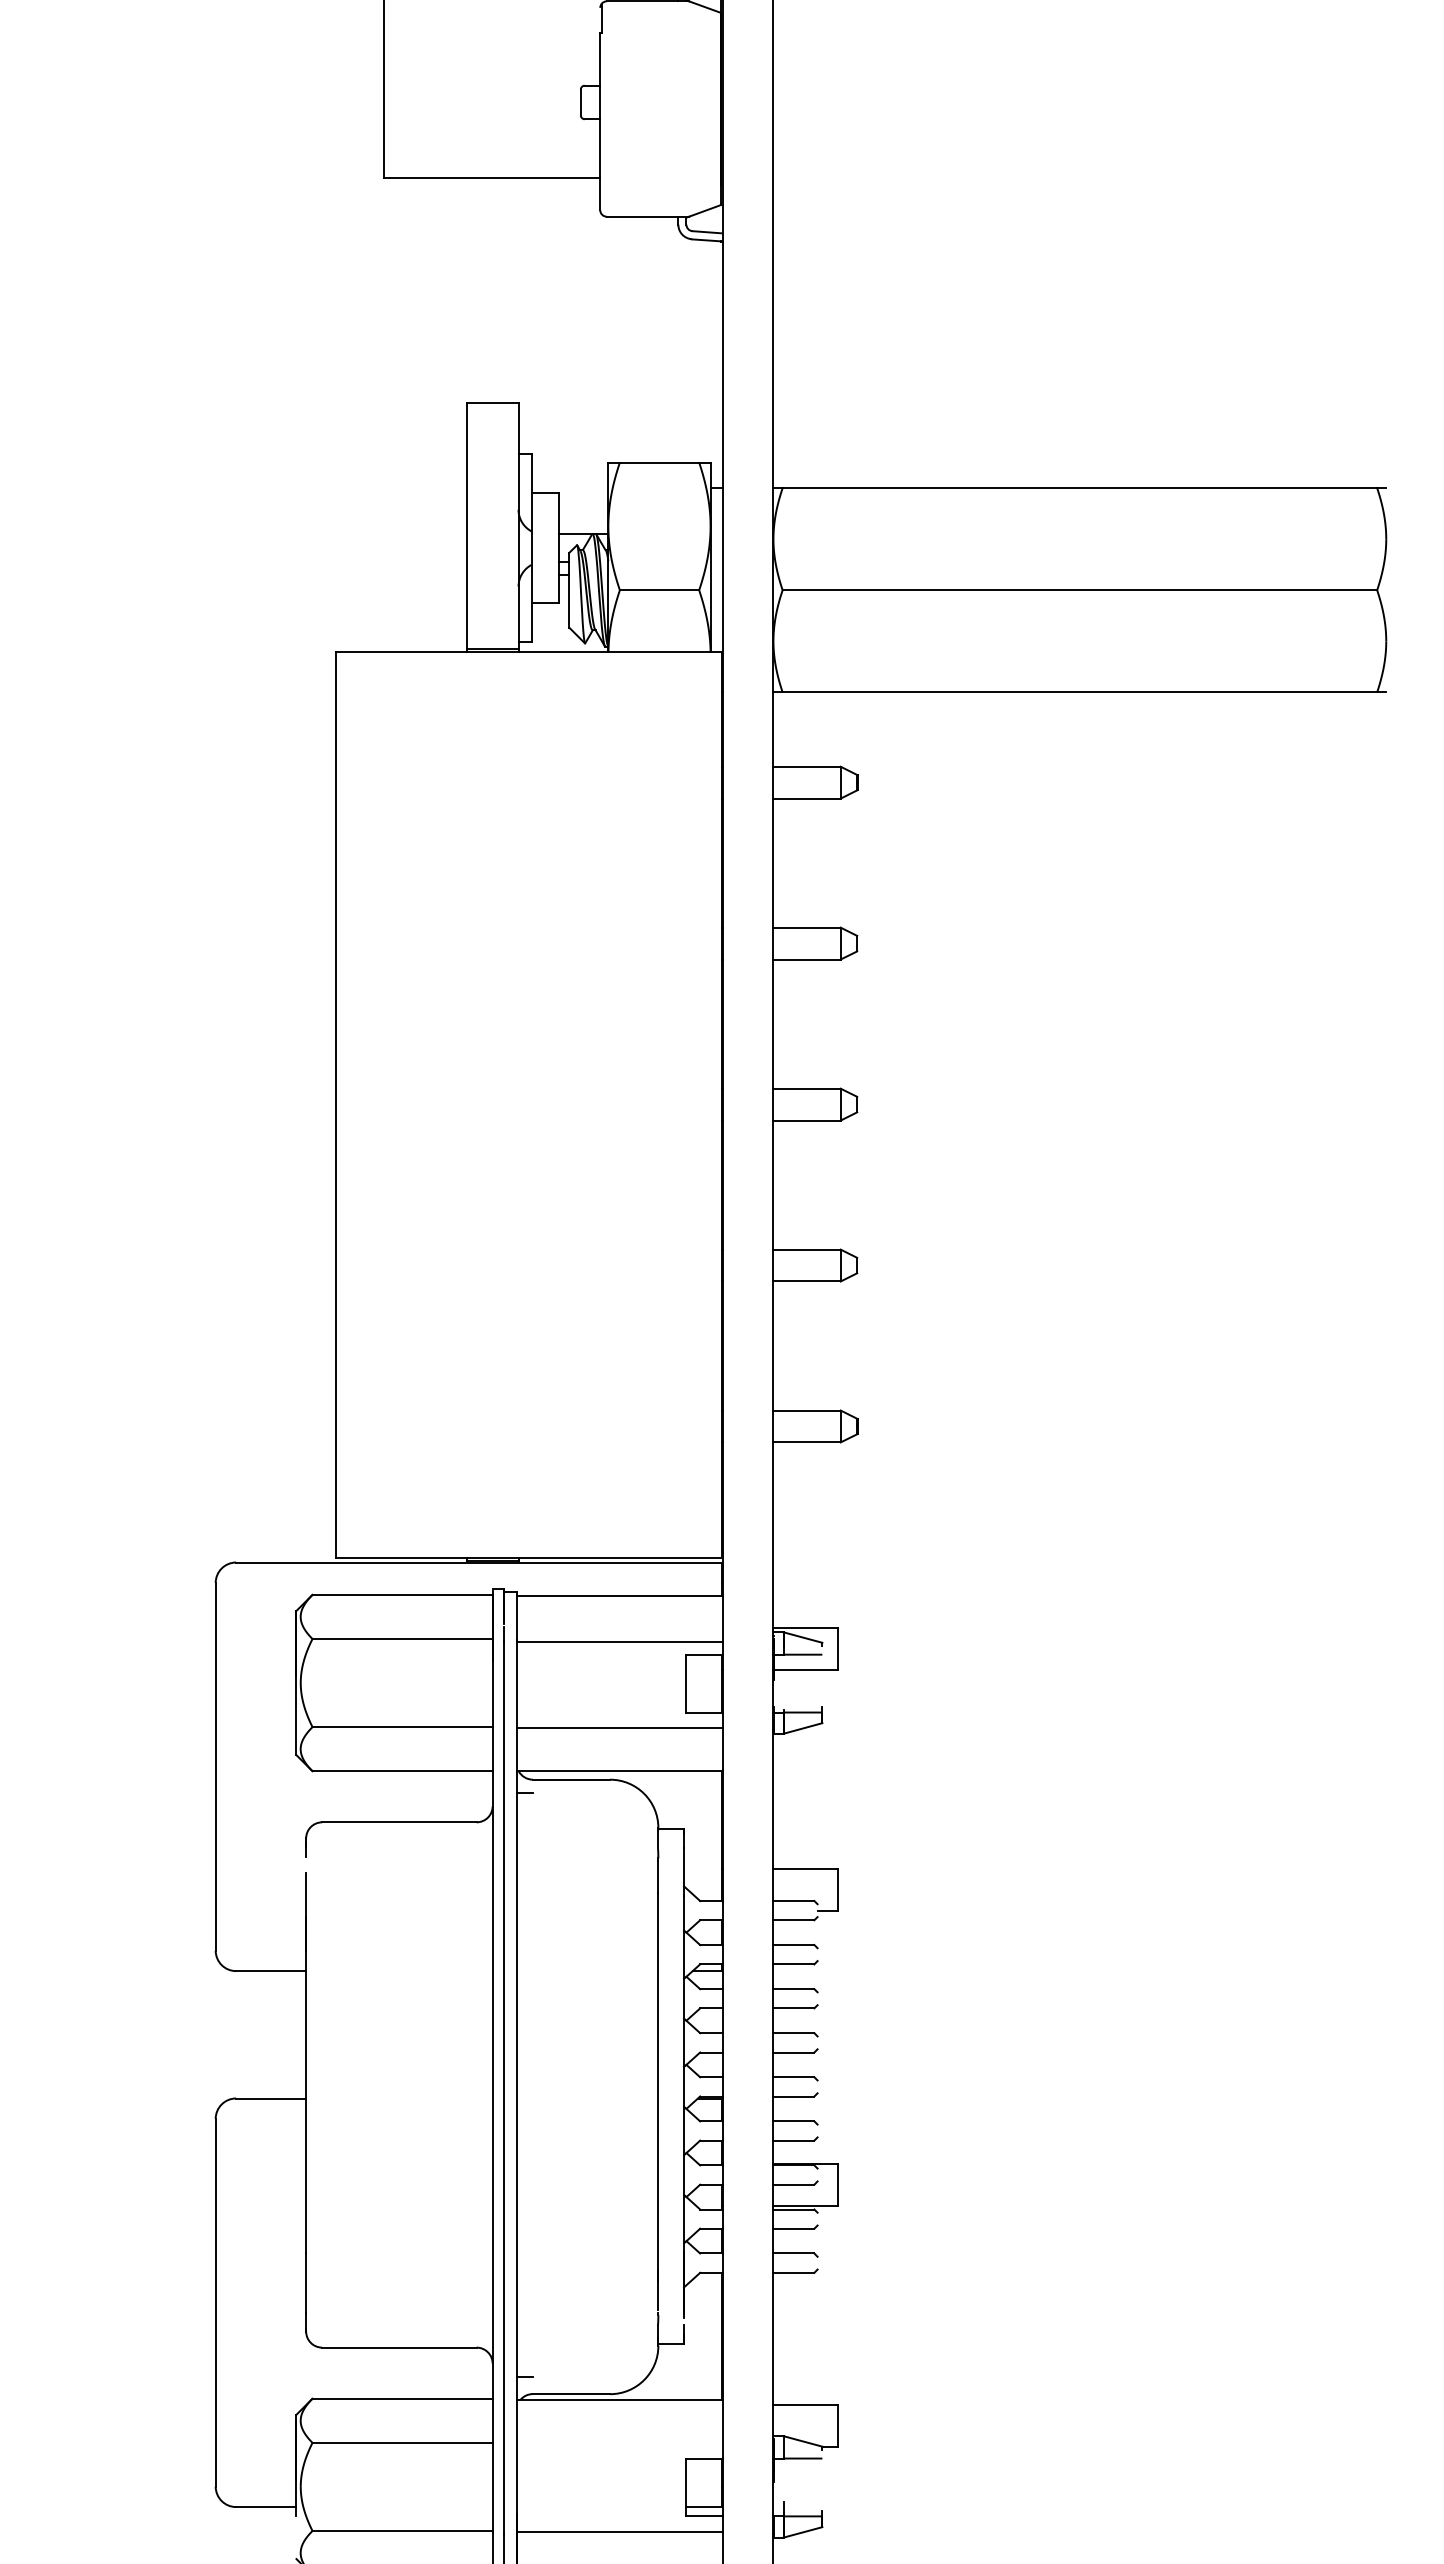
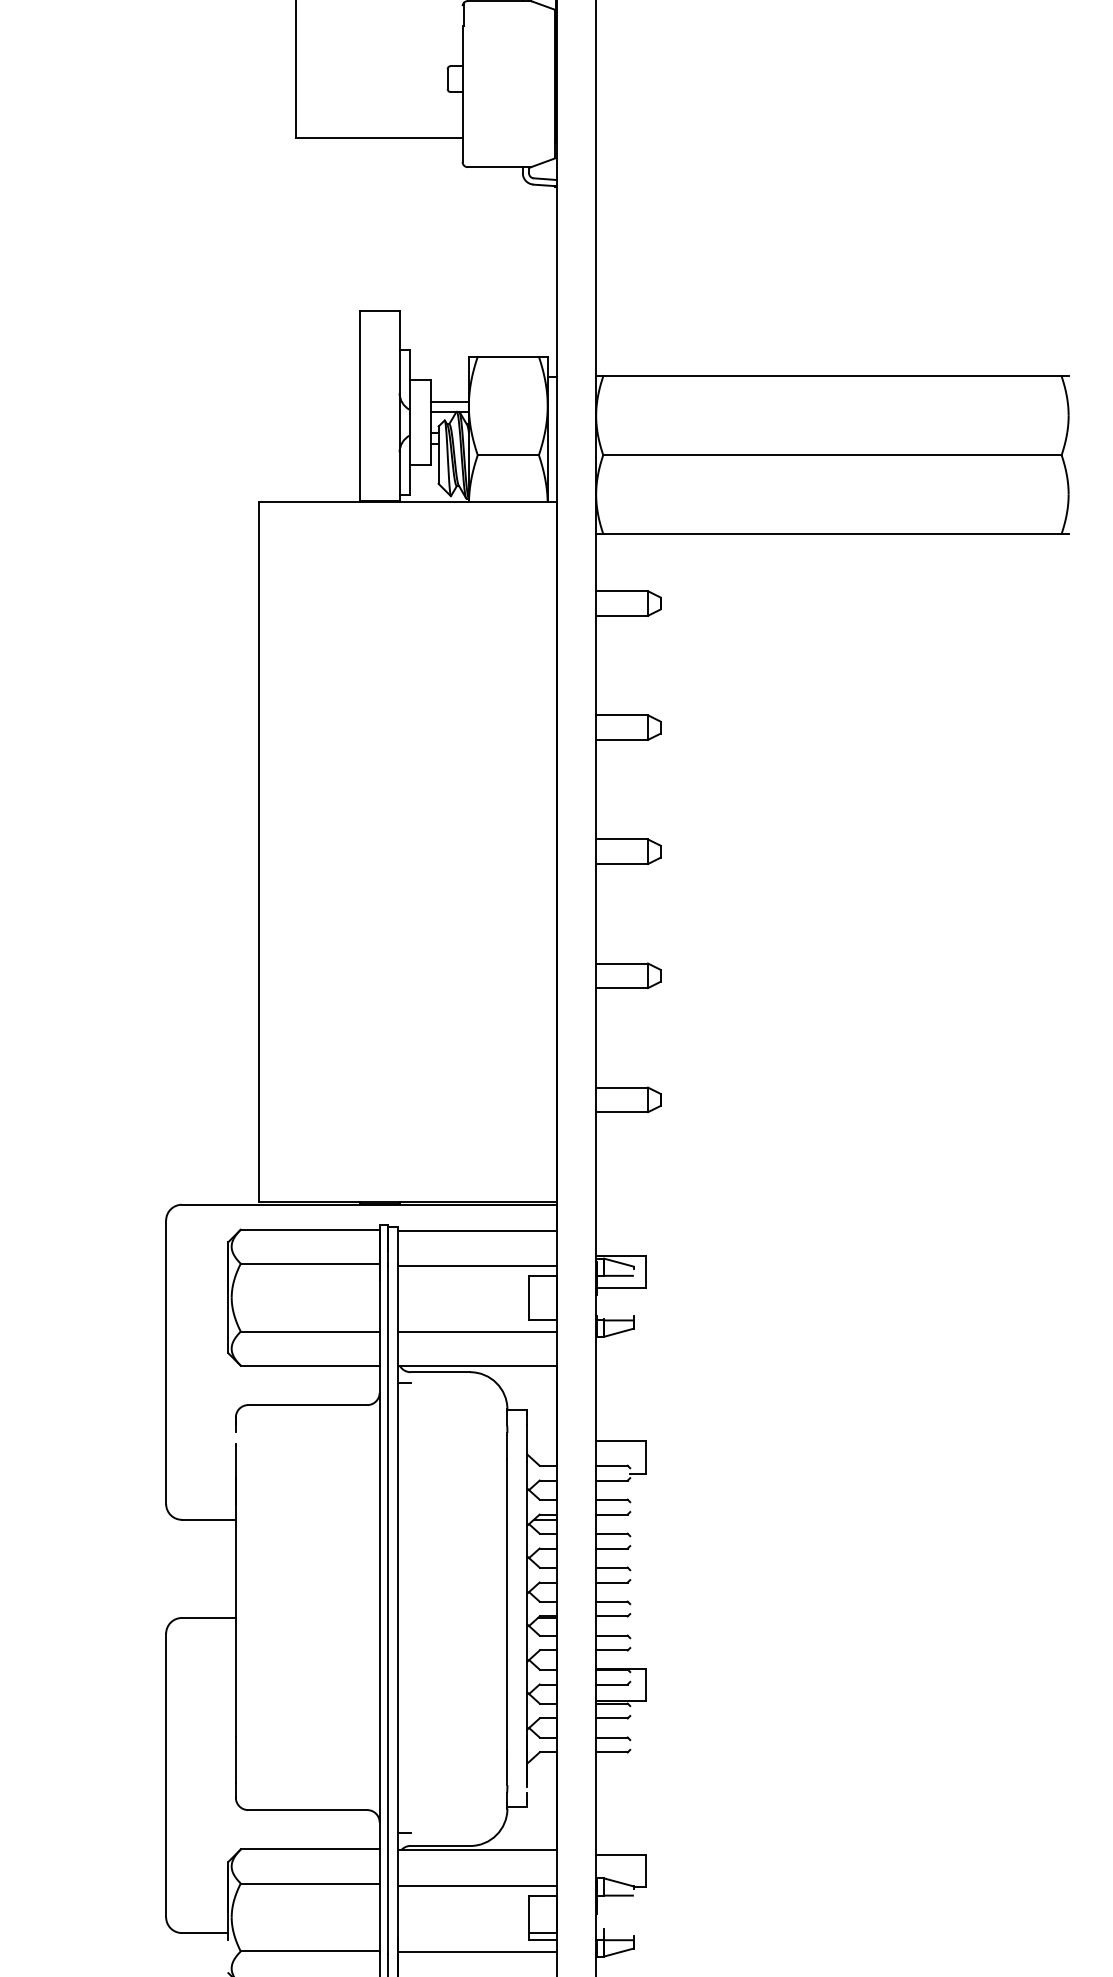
line: (583, 521) -> (449, 402), added
line: (619, 2445) -> (477, 1885), added

